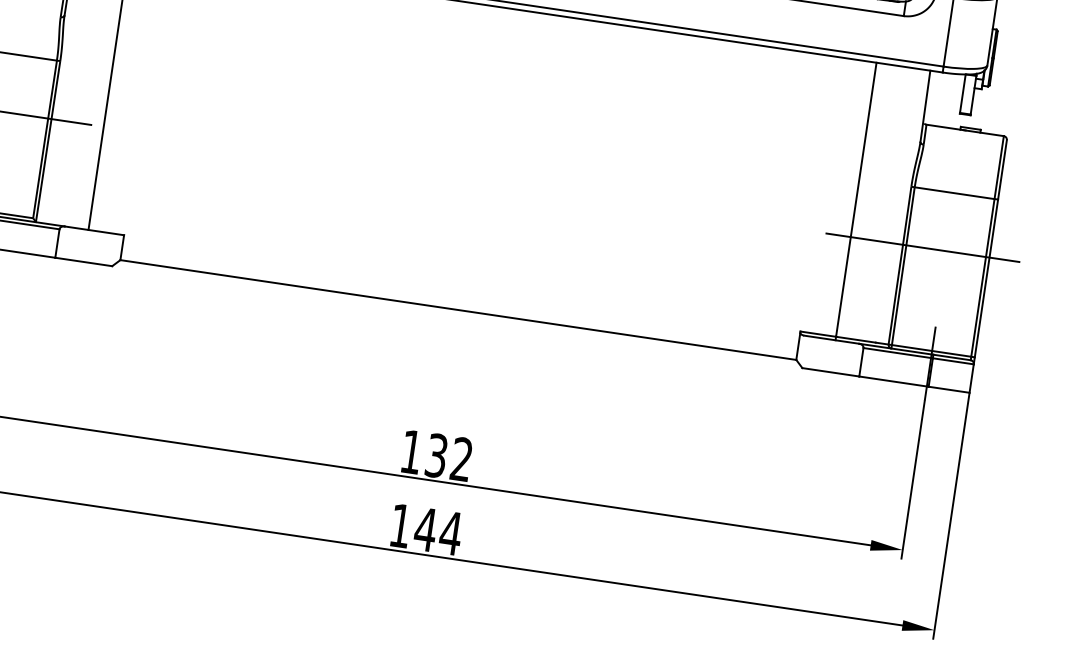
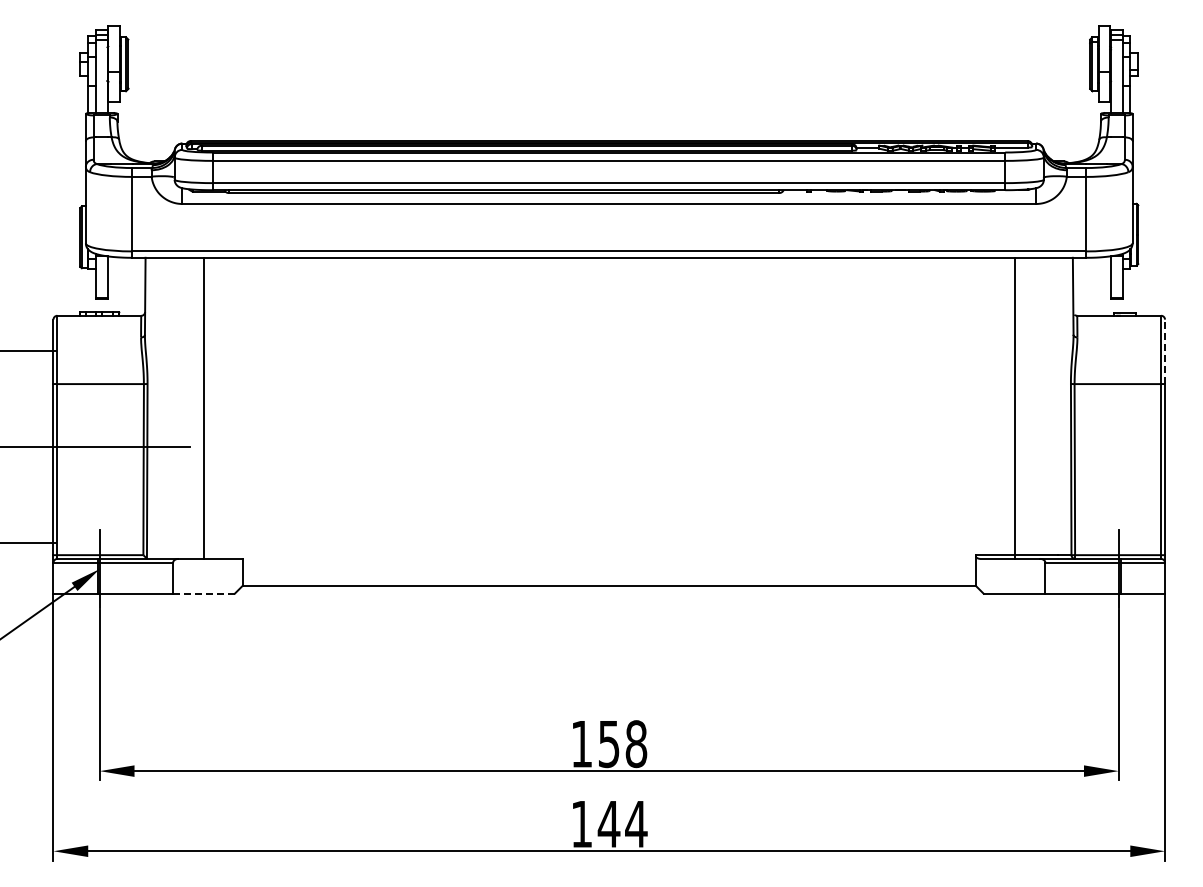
line: (1002, 169) -> (1165, 351), solid -> dashed
line: (922, 248) -> (1092, 447), removed
line: (84, 261) -> (204, 593), solid -> dashed
text: (449, 458) -> (623, 744), 132 -> 158

